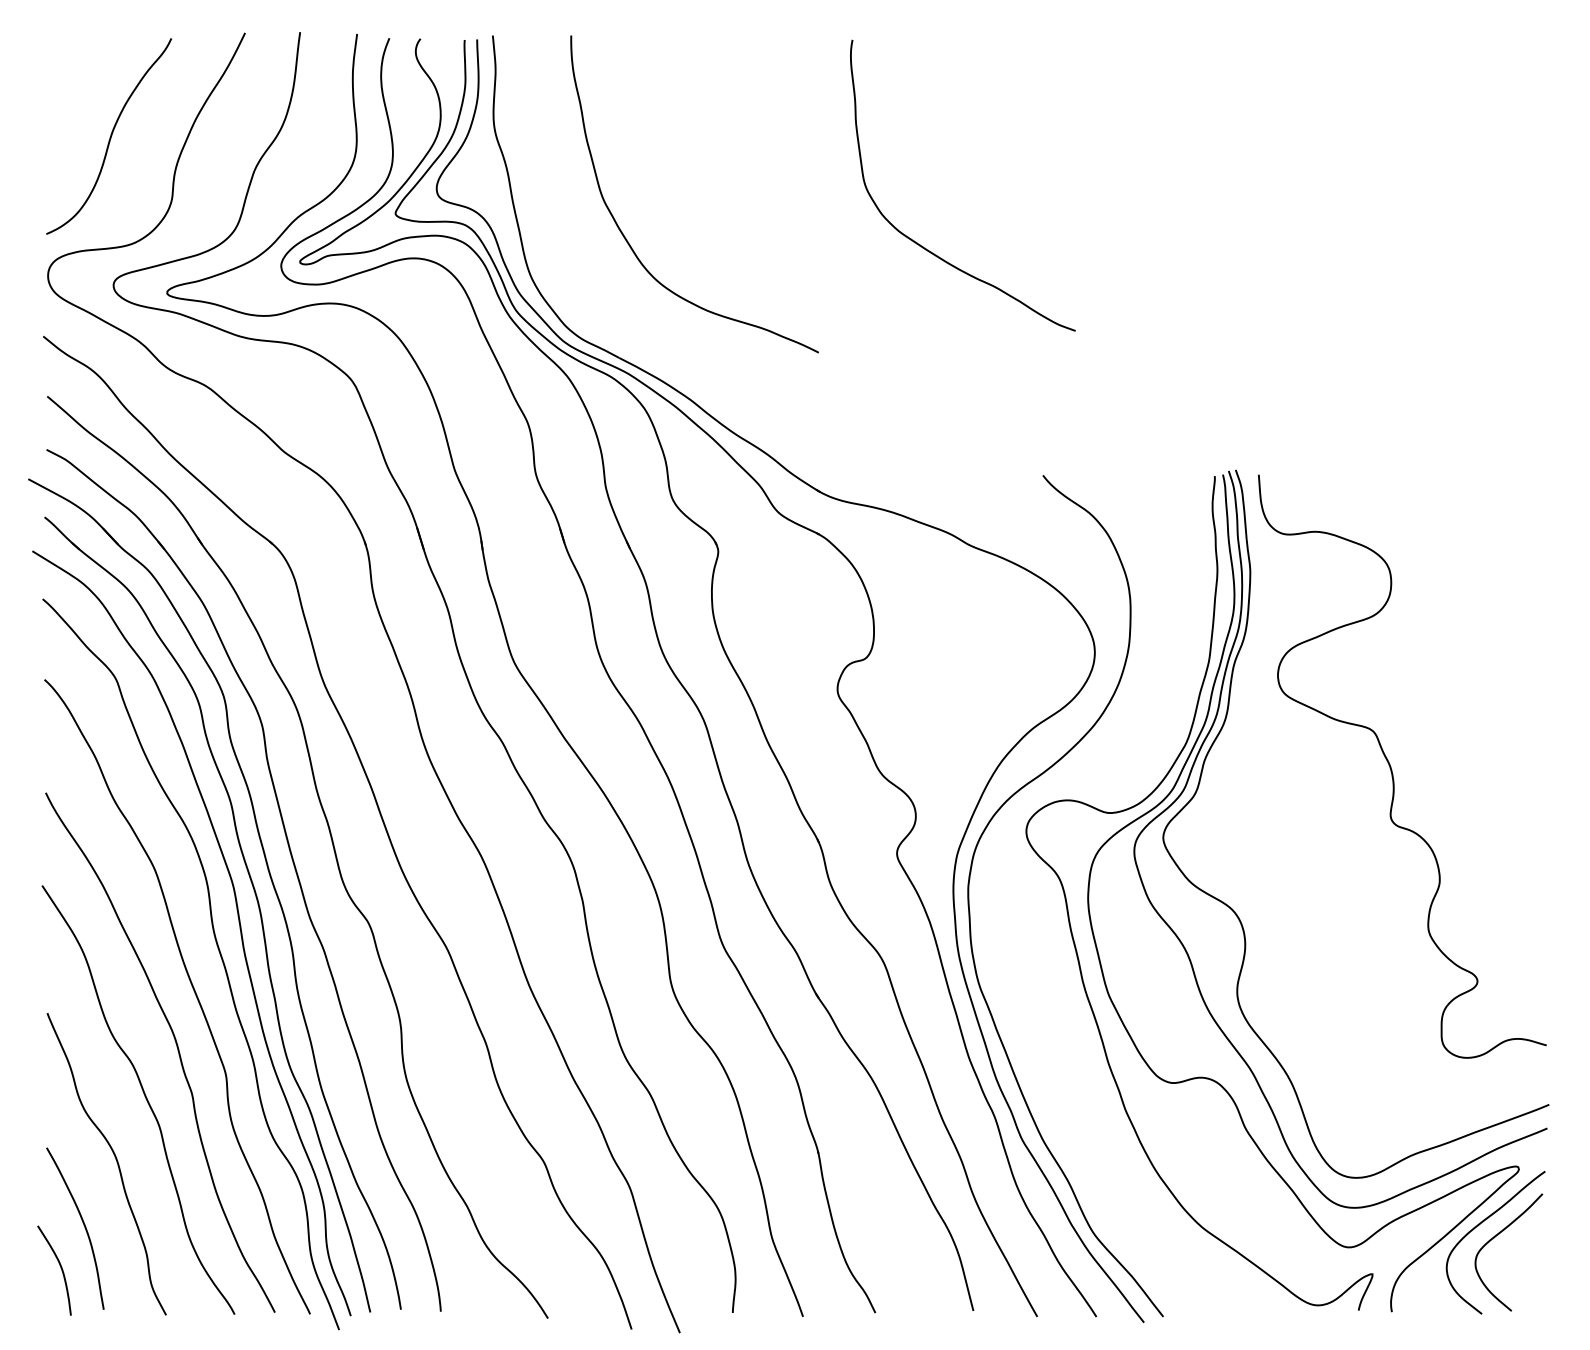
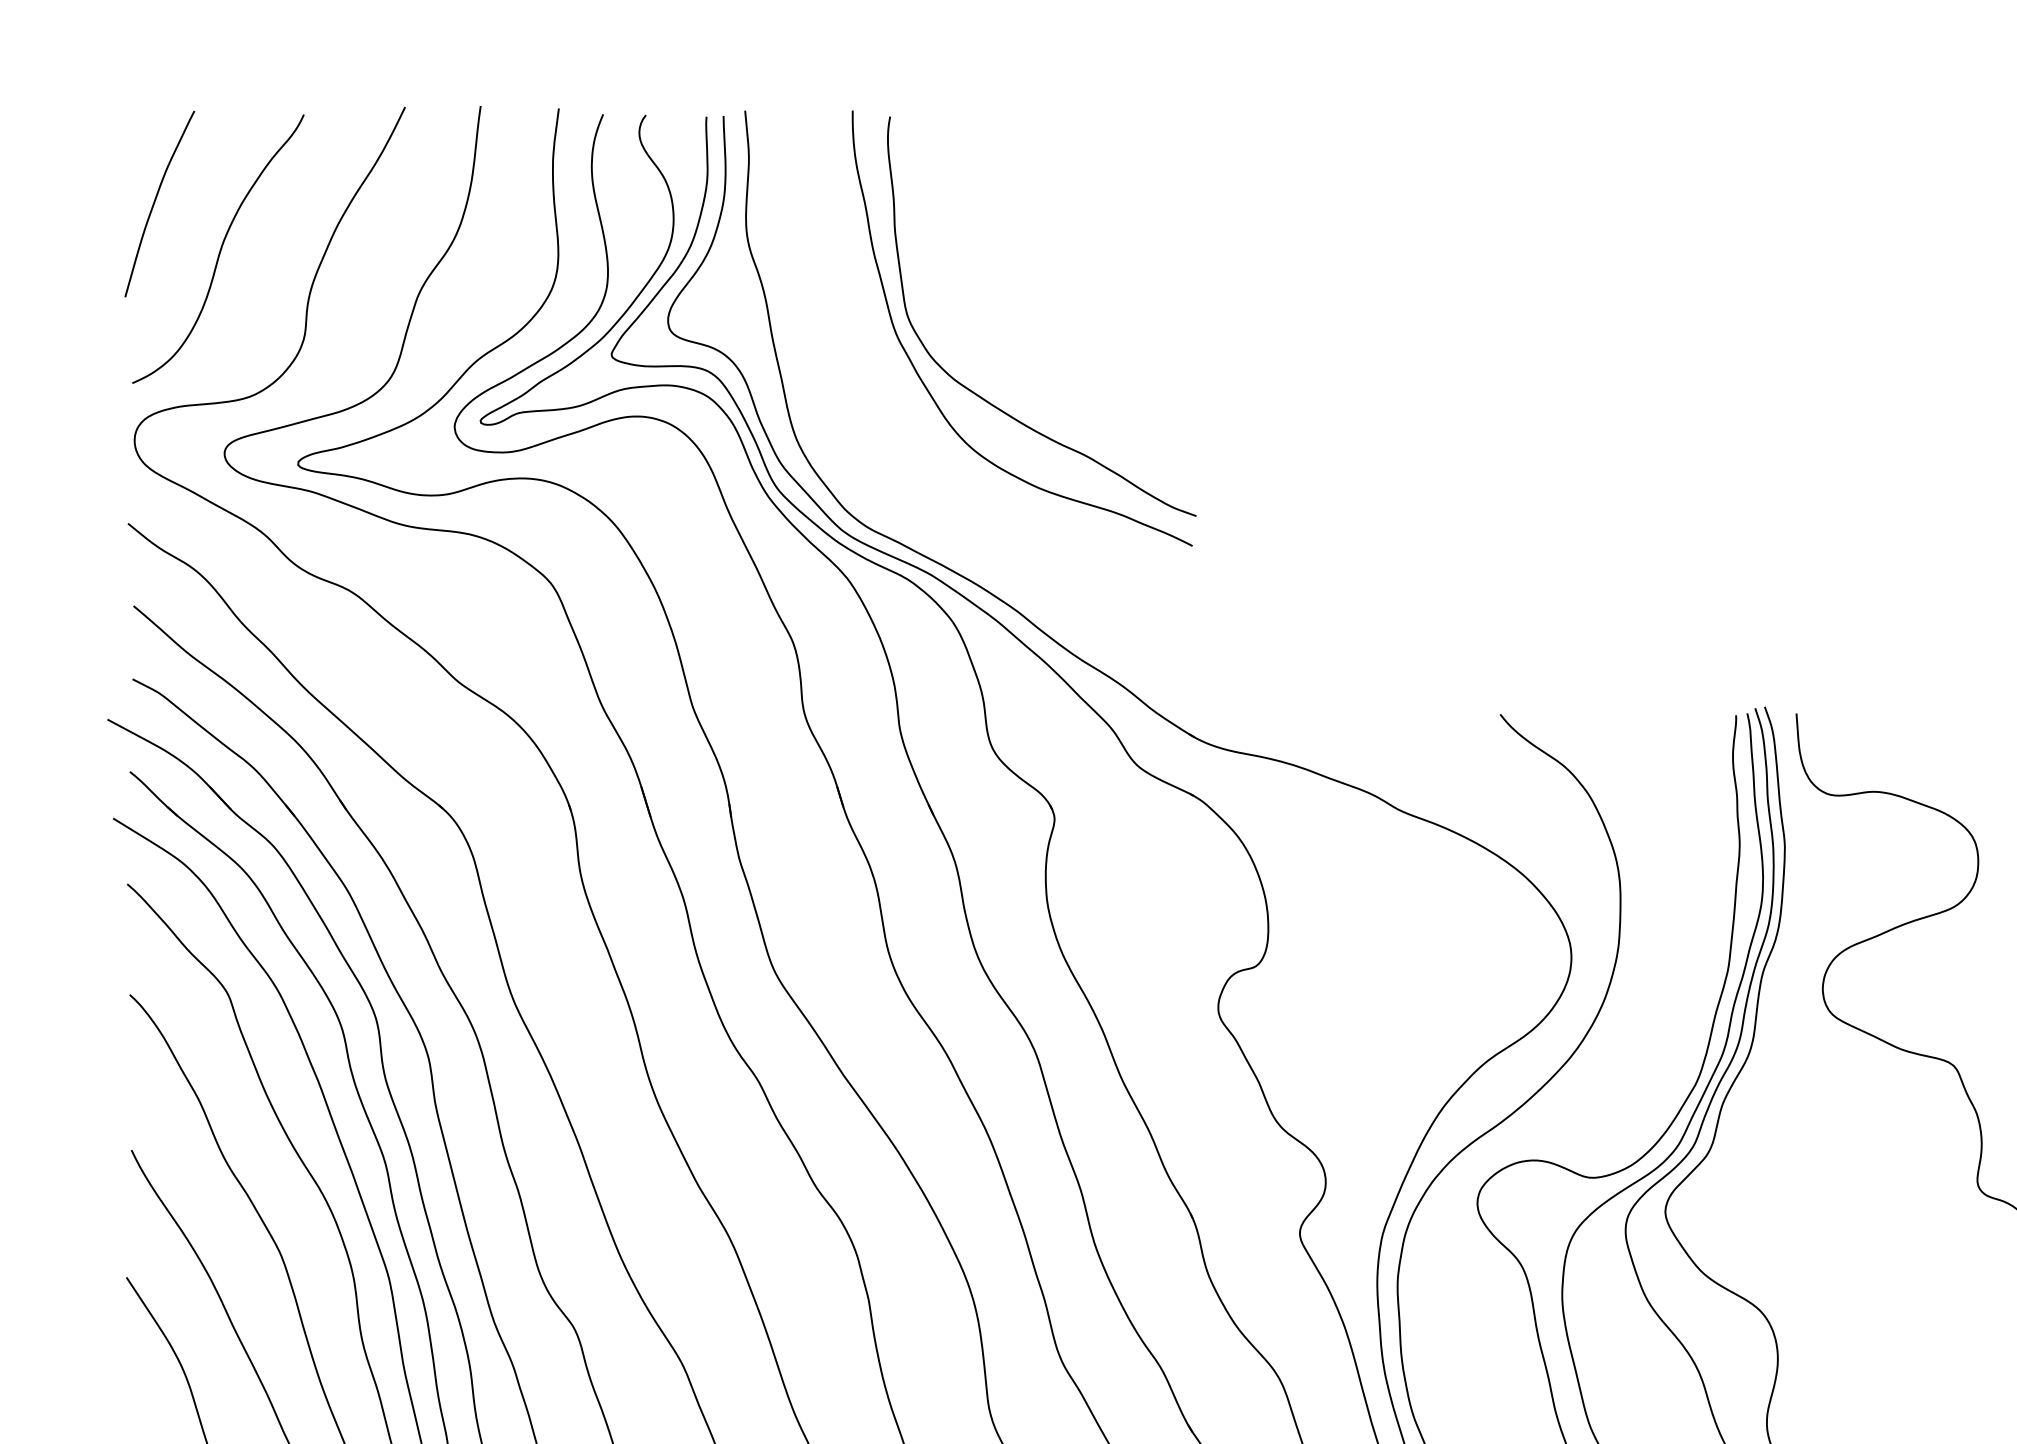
curve: (63, 102) -> (155, 202), added
curve: (923, 246) -> (987, 400), moved

